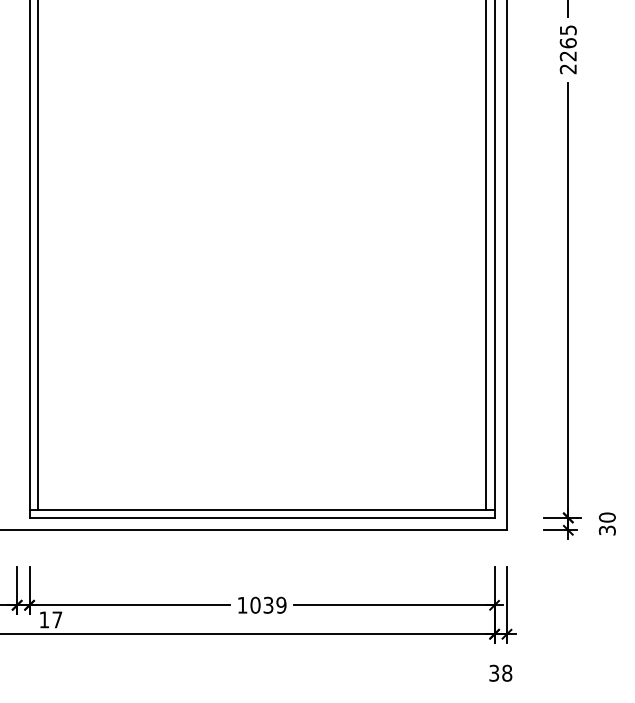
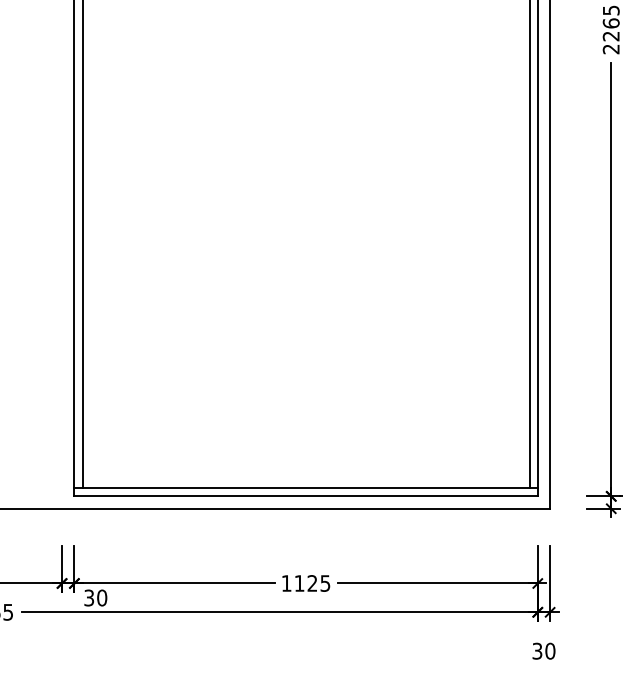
text: (268, 604) -> (312, 582), 1039 -> 1125
text: (50, 619) -> (95, 597), 17 -> 30
text: (507, 673) -> (550, 651), 38 -> 30

